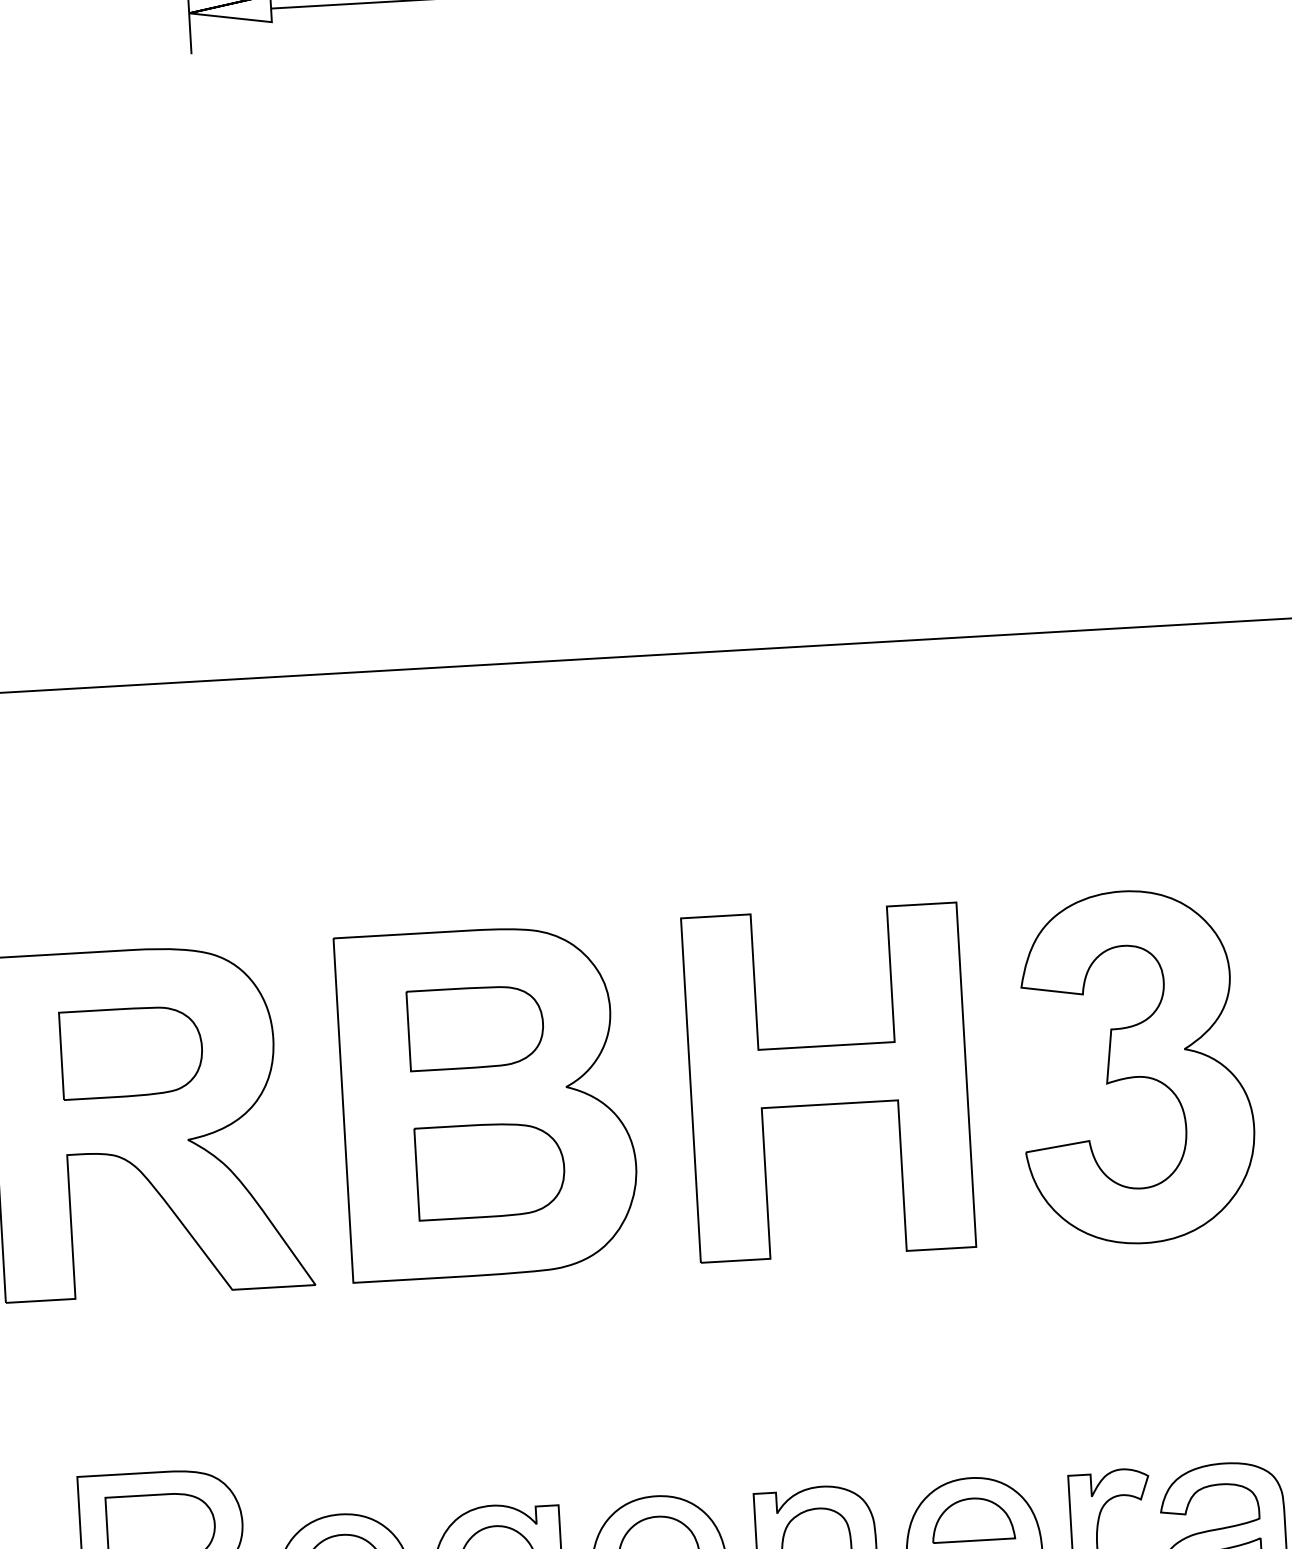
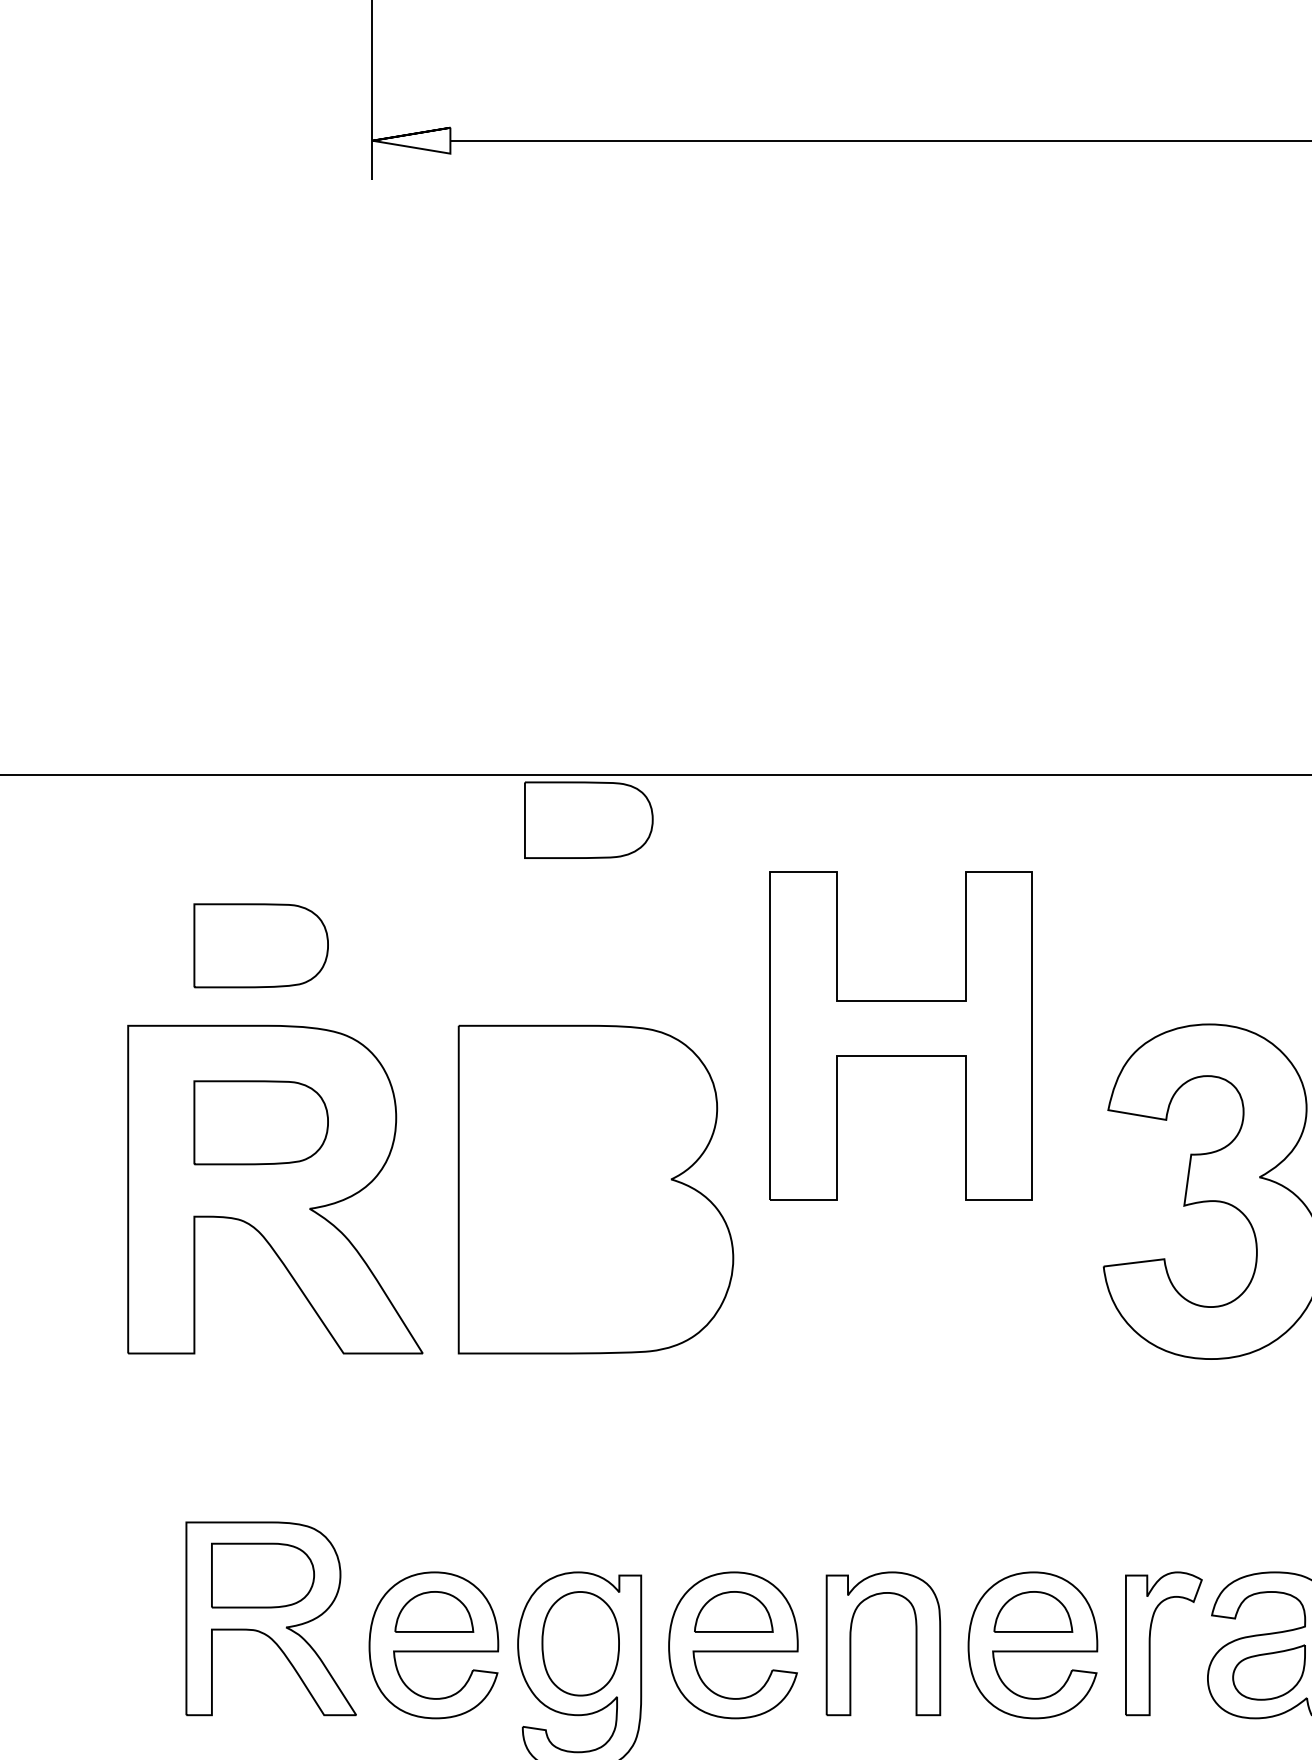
part: (120, 866) -> (260, 945), added
part: (475, 1026) -> (588, 819), moved
part: (827, 1082) -> (900, 1035), moved
part: (490, 1170) -> (594, 1254), removed

